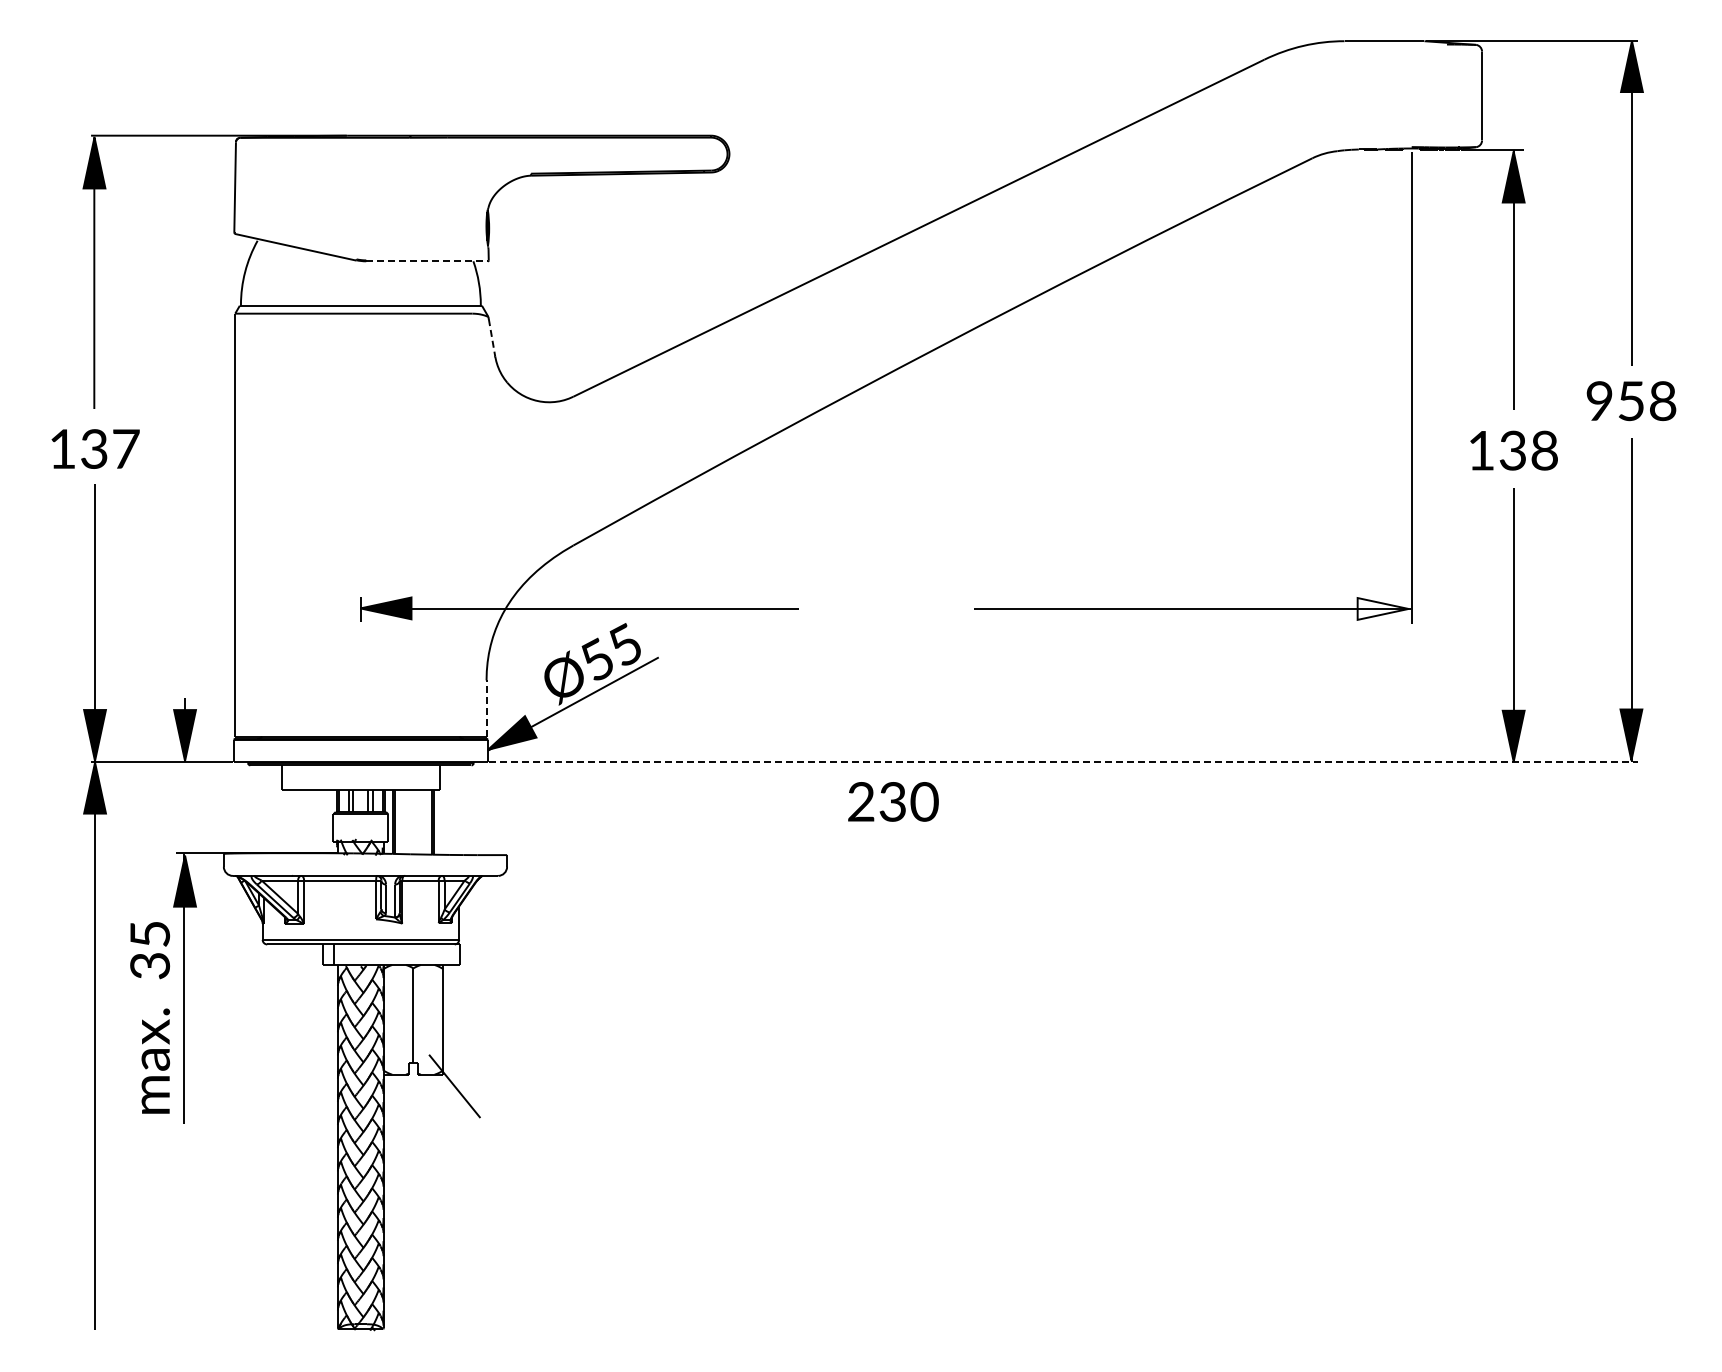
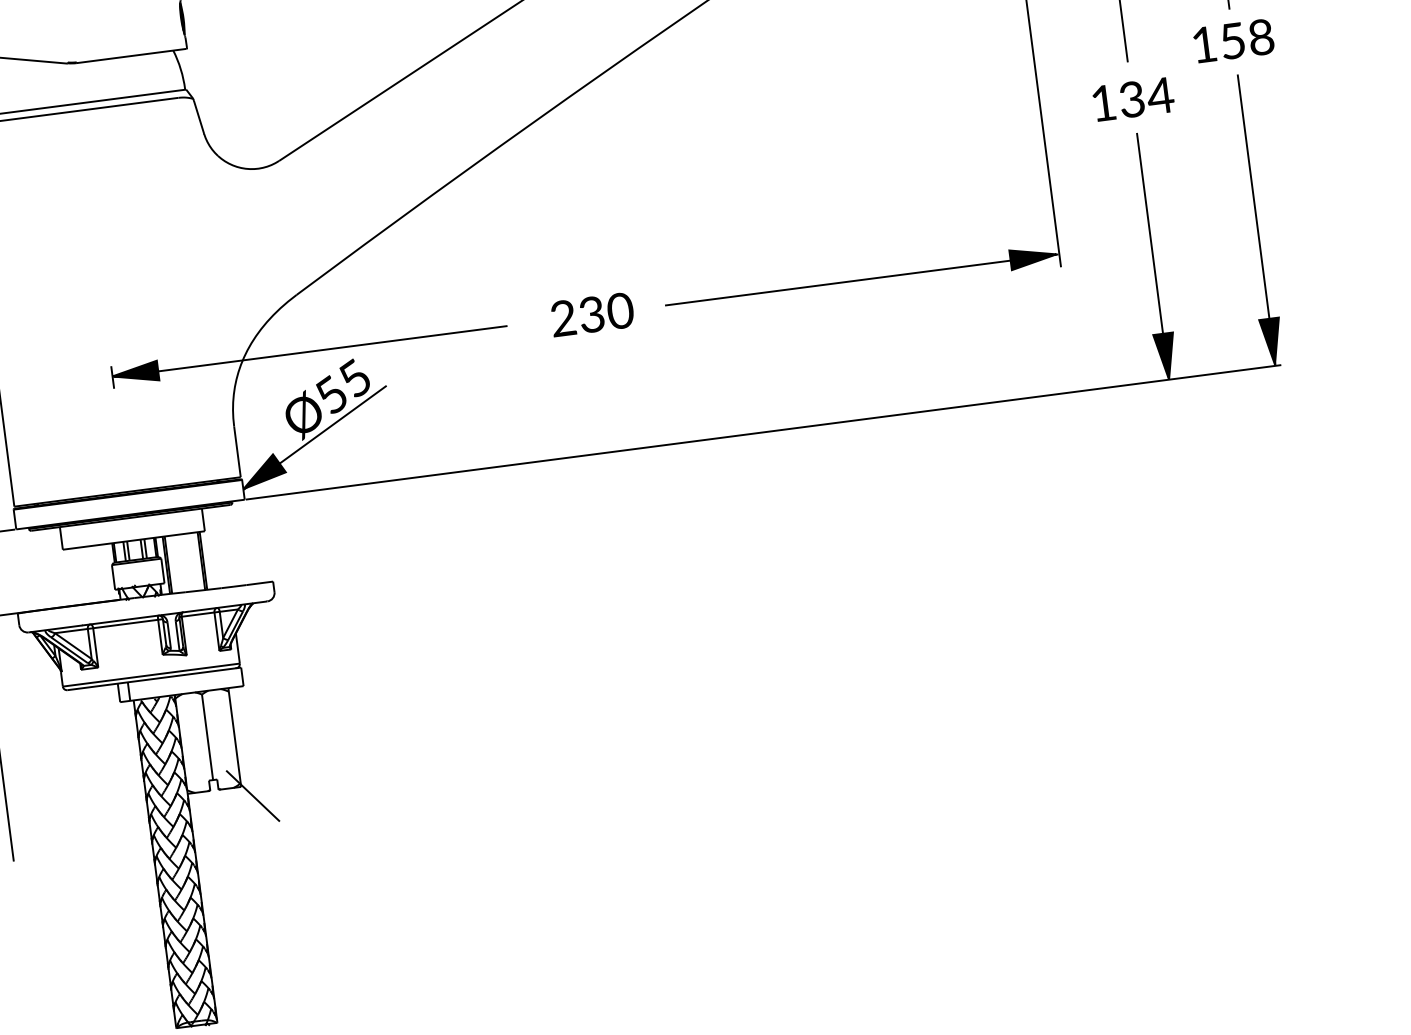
line: (427, 261) -> (131, 56), dashed -> solid
line: (492, 338) -> (199, 117), dashed -> solid
text: (1599, 400) -> (1204, 44), 958 -> 158
text: (1544, 450) -> (1160, 95), 138 -> 134
fill: (1382, 608) -> (1032, 257), added
line: (486, 708) -> (237, 451), dashed -> solid
line: (1063, 761) -> (763, 432), dashed -> solid
text: (893, 801) -> (592, 314), moved

